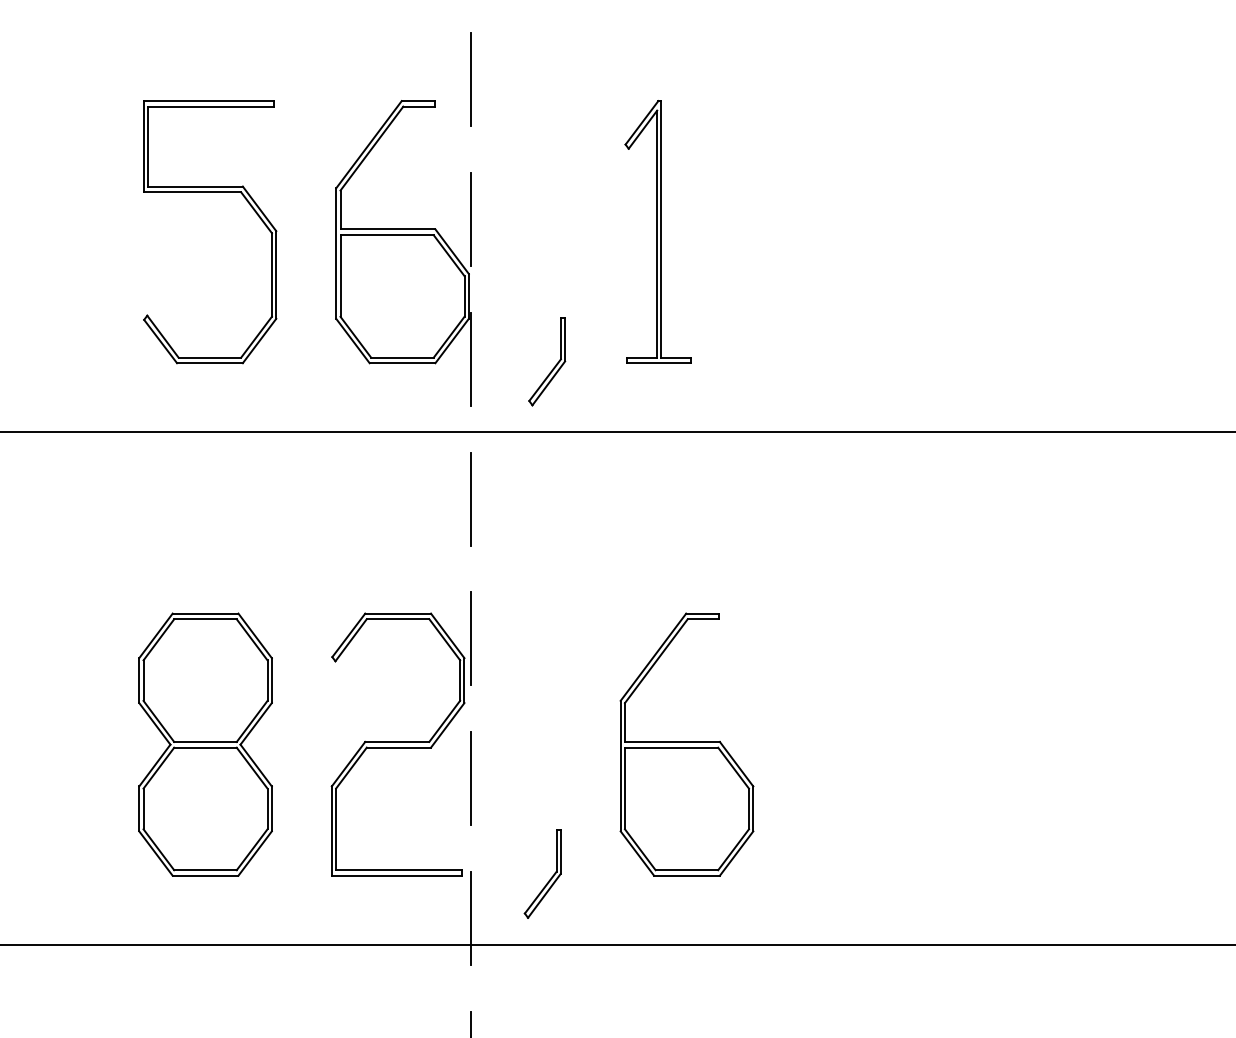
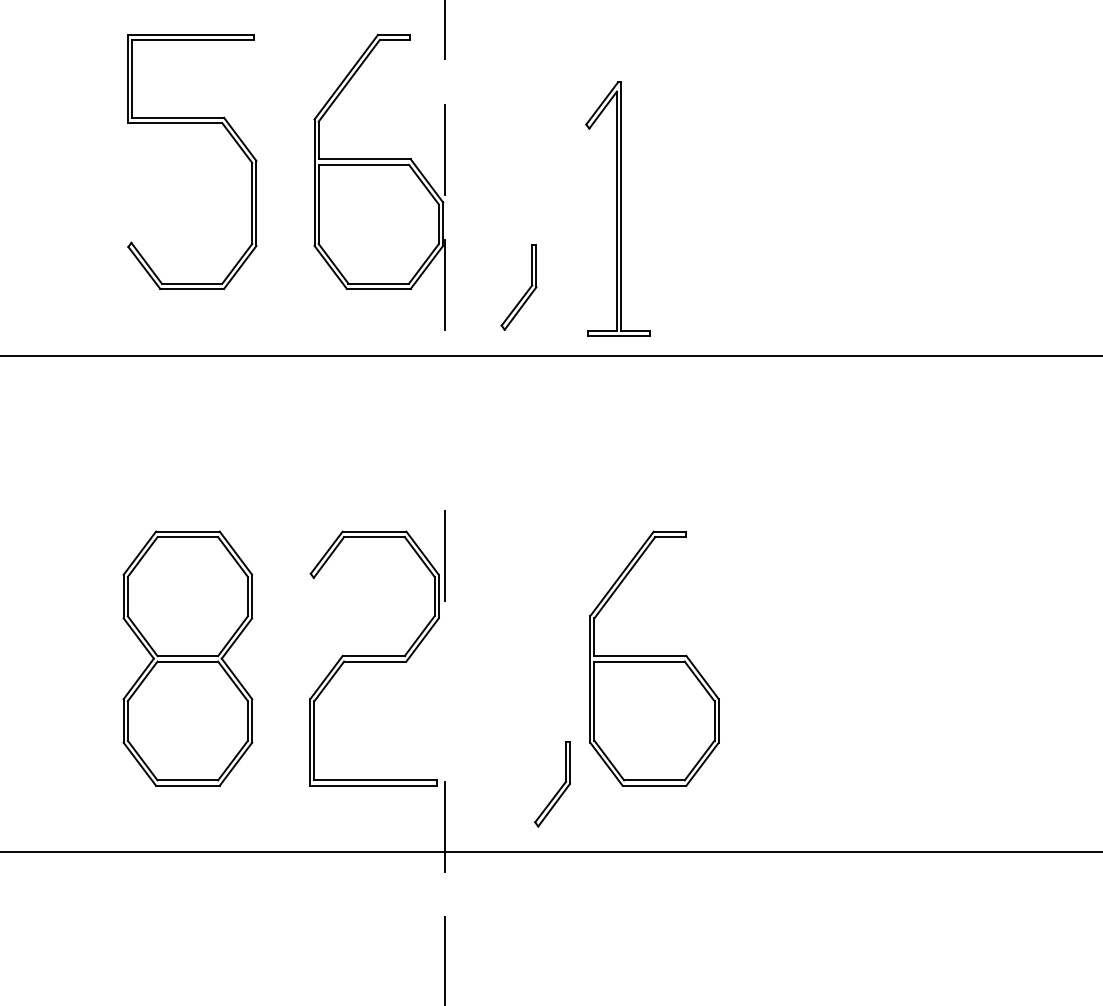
part: (657, 231) -> (617, 208), moved
line: (470, 499) -> (444, 421), removed
line: (471, 778) -> (445, 691), removed
part: (549, 879) -> (559, 789), moved

